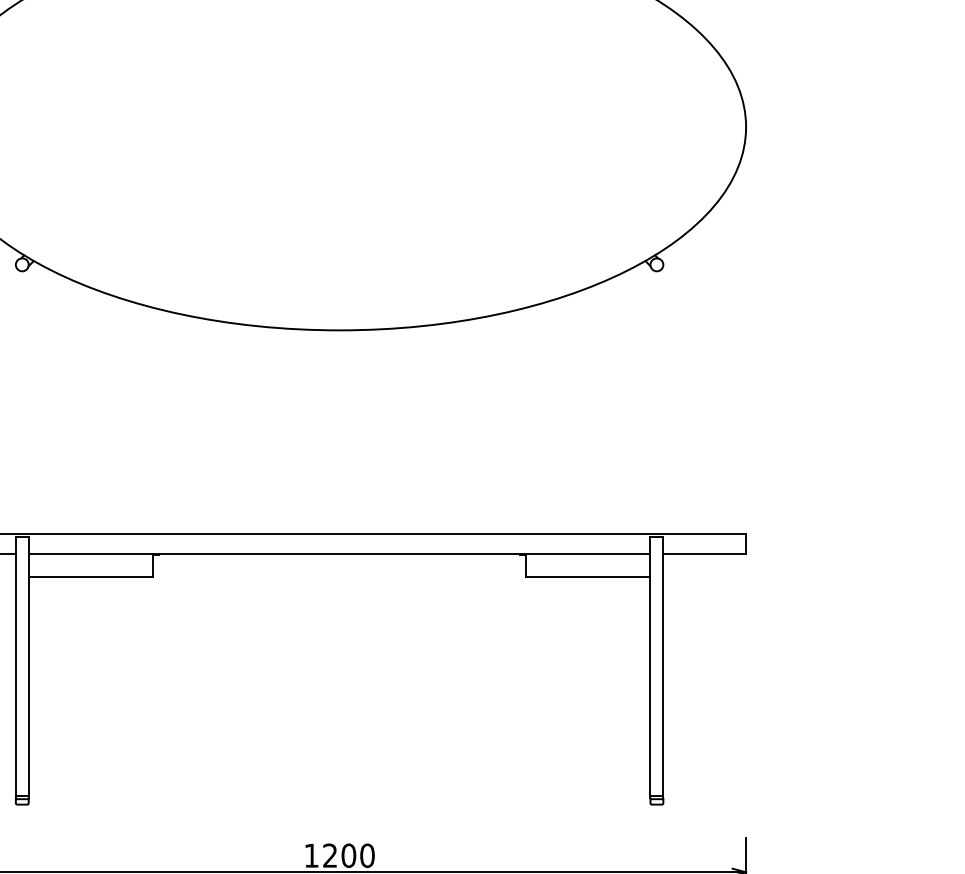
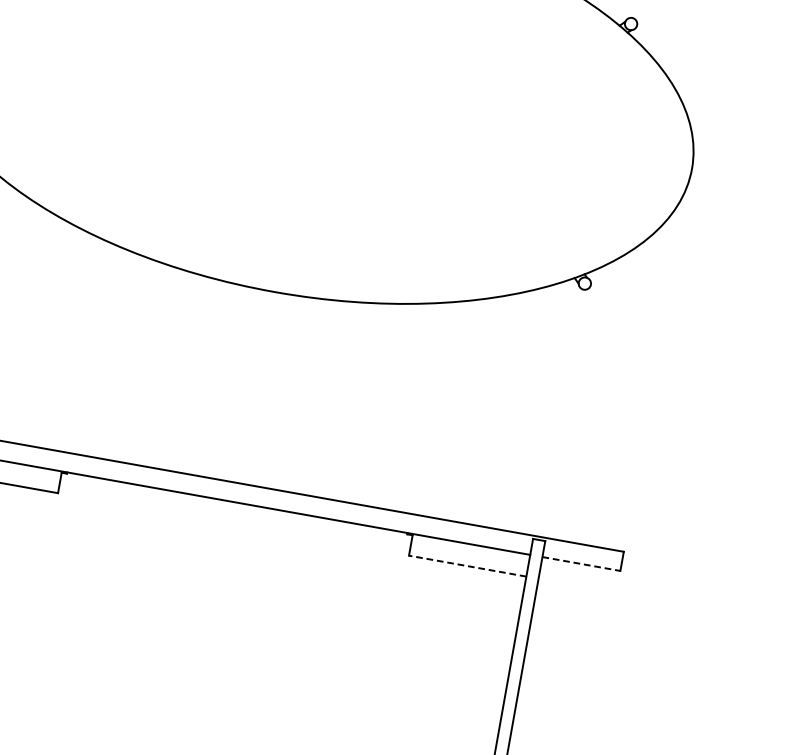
line: (705, 553) -> (582, 563), solid -> dashed
line: (587, 576) -> (467, 565), solid -> dashed

